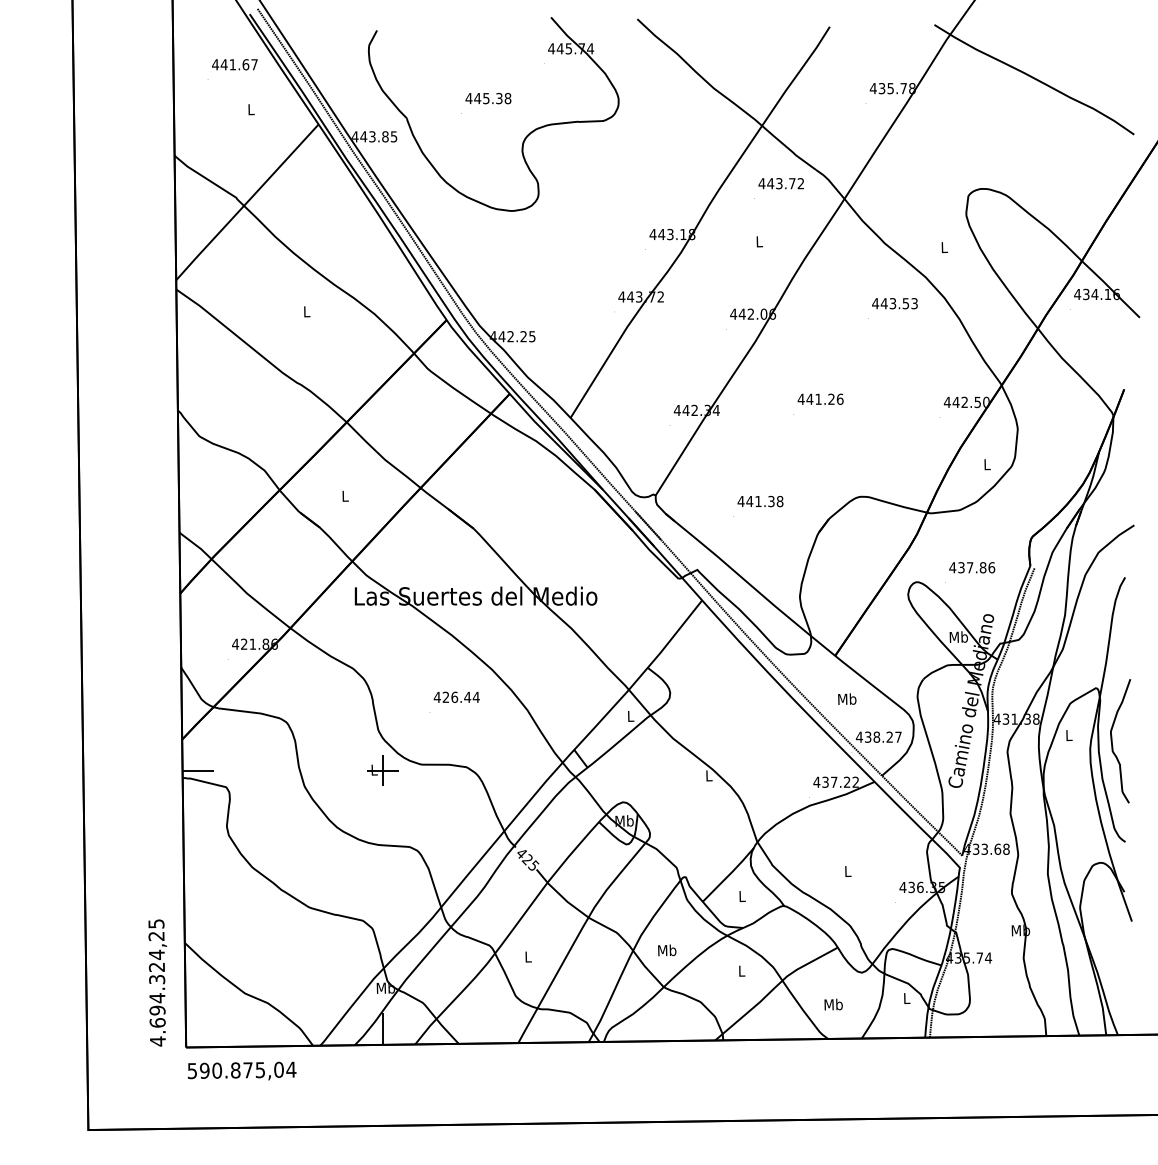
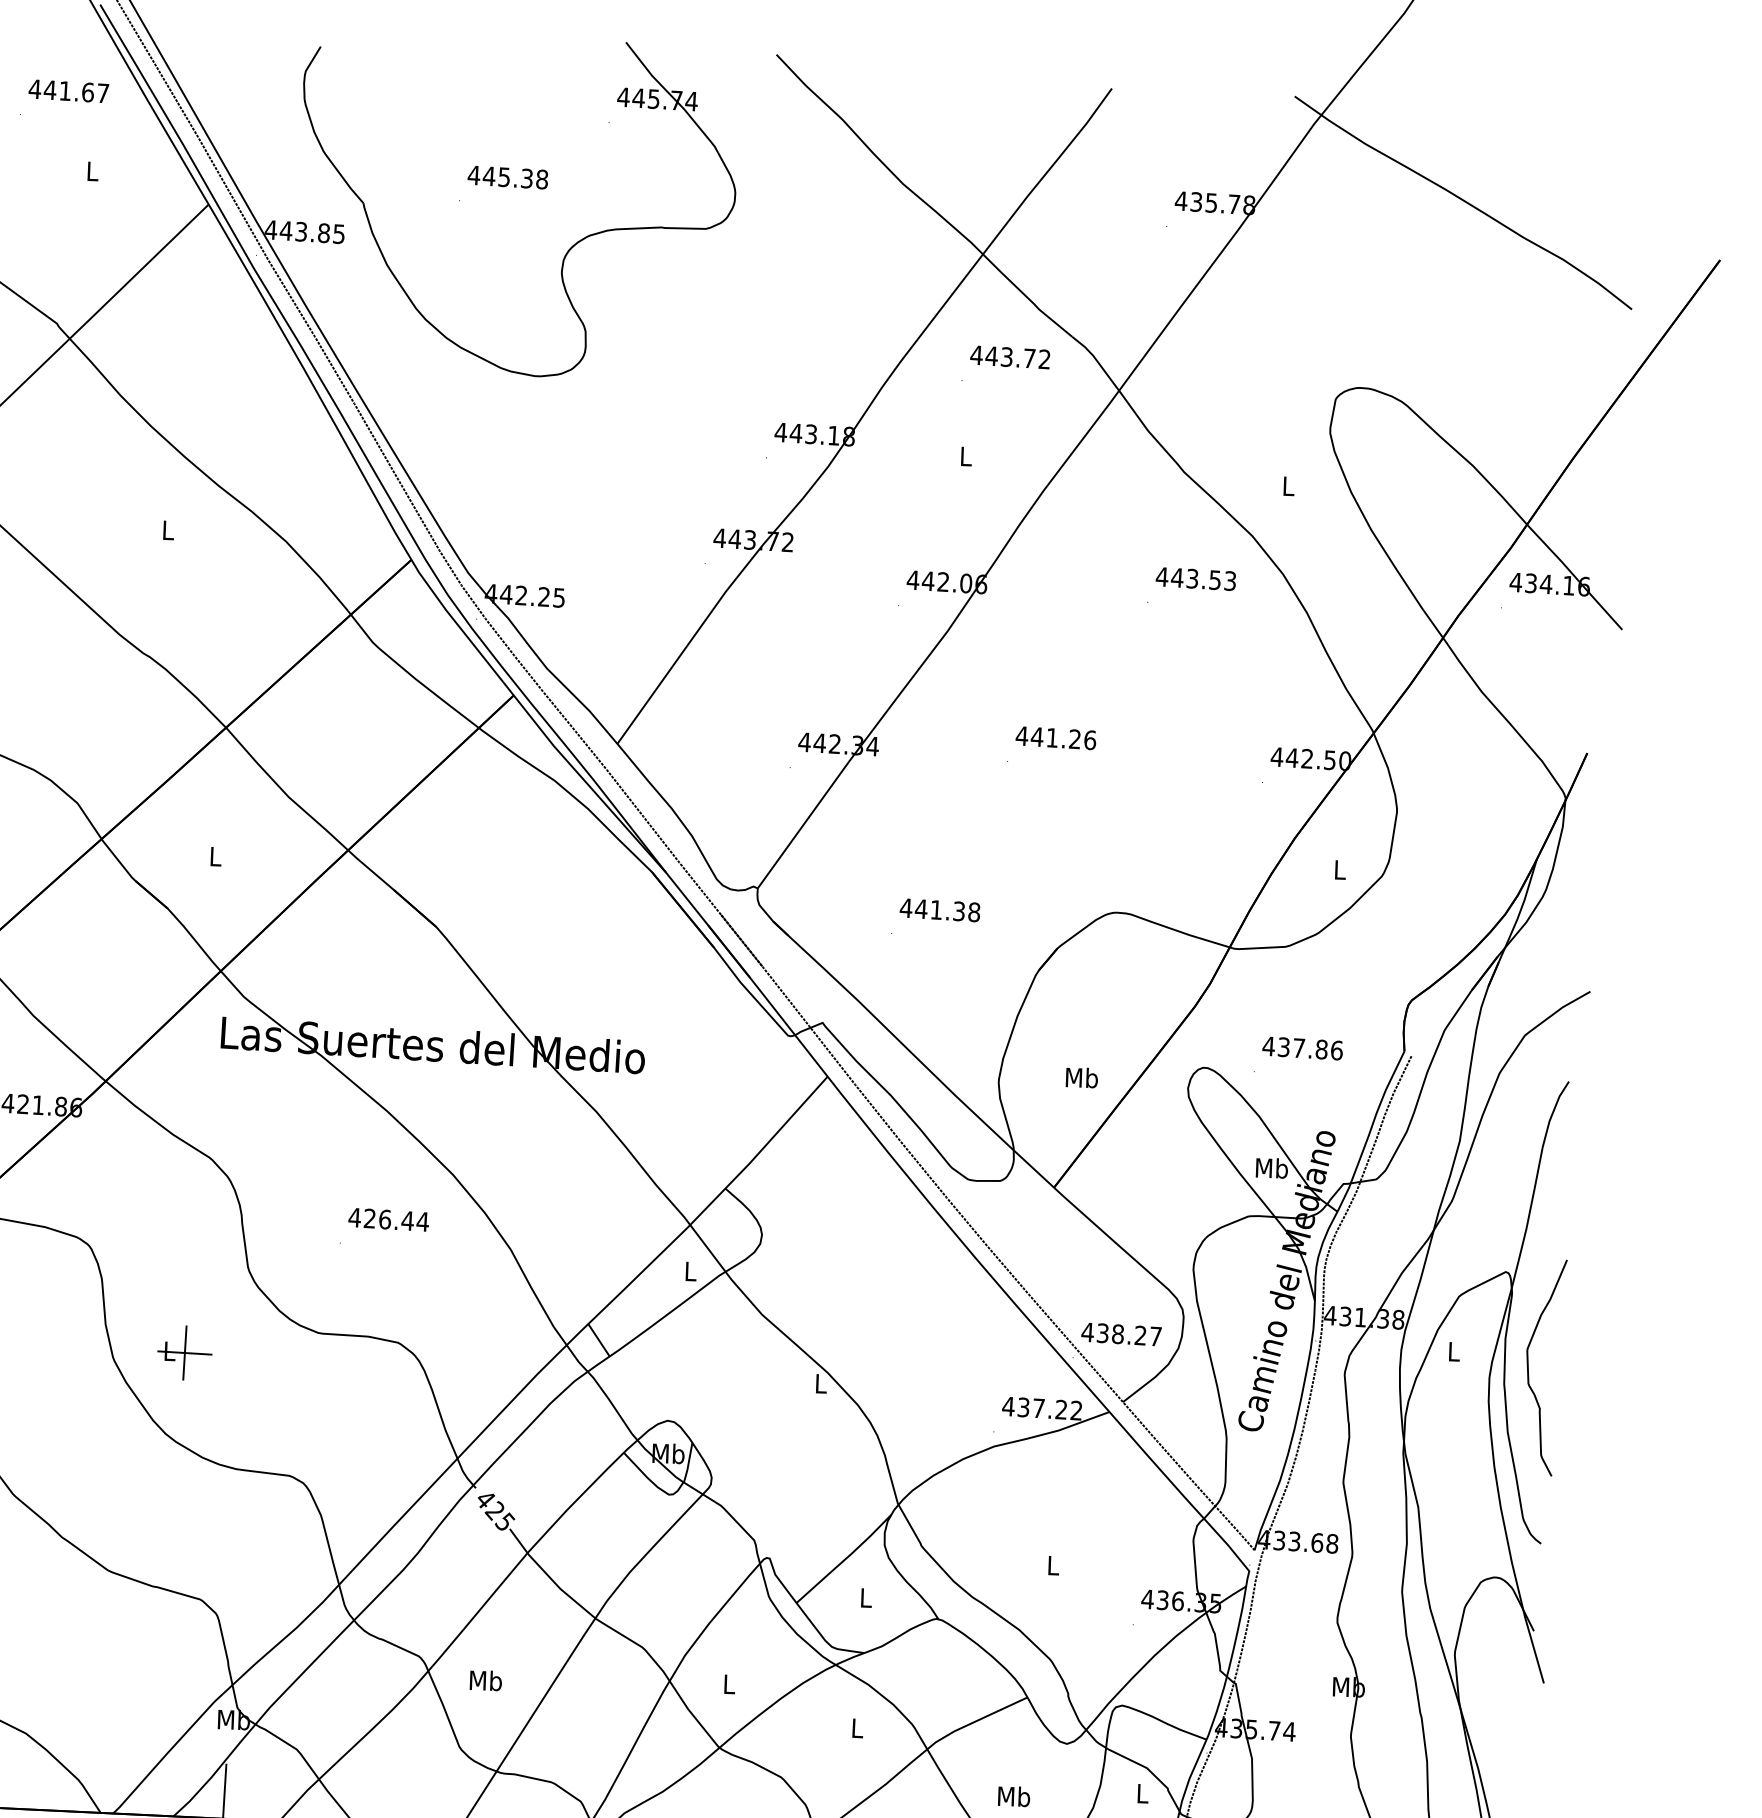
text: (847, 698) -> (1082, 1076), moved
part: (382, 770) -> (183, 1352), moved
text: (667, 950) -> (729, 1684), Mb -> L
text: (528, 956) -> (486, 1679), L -> Mb

